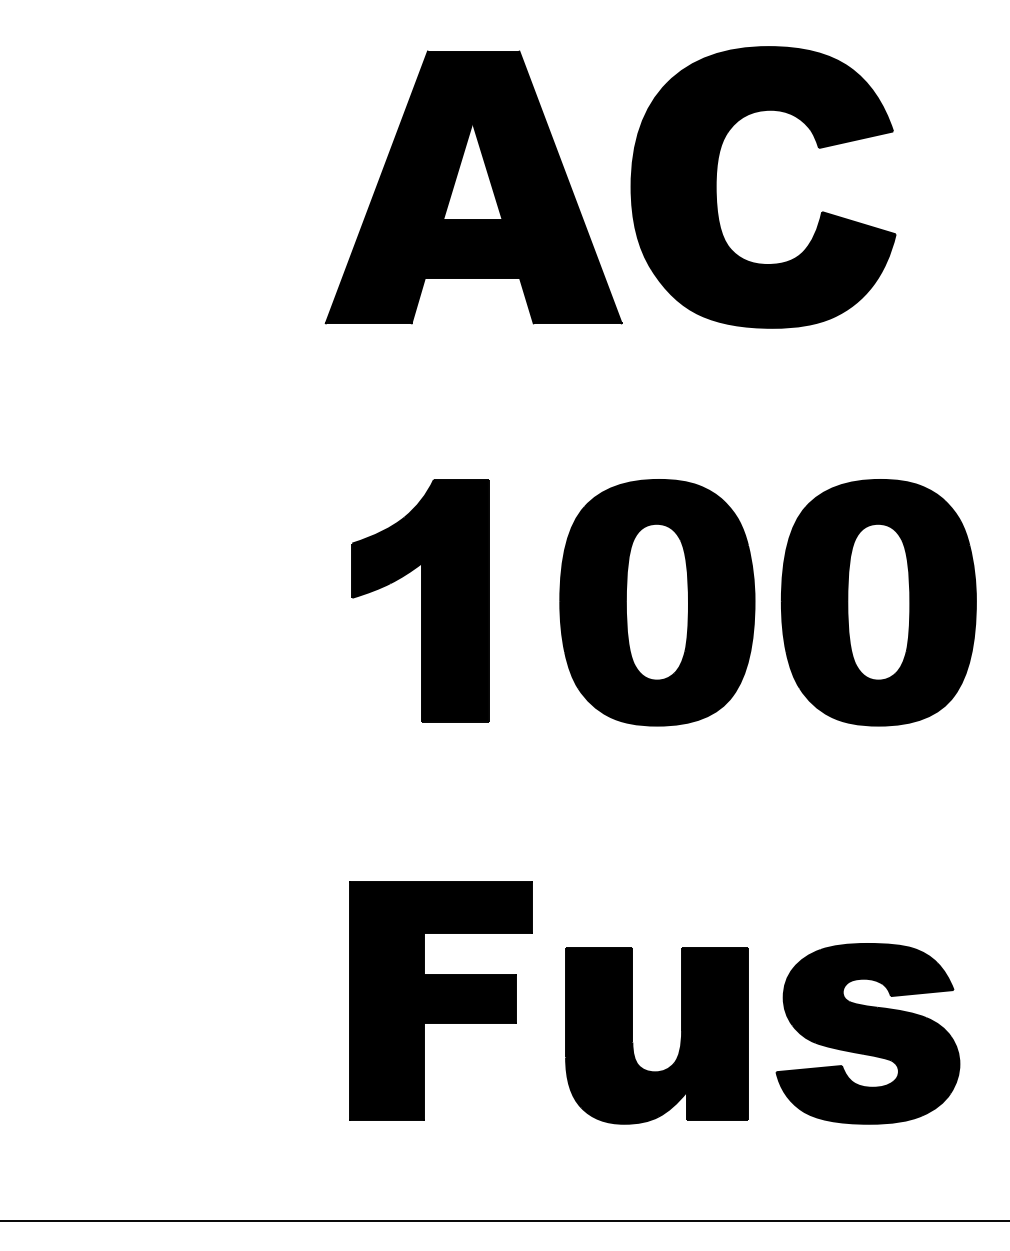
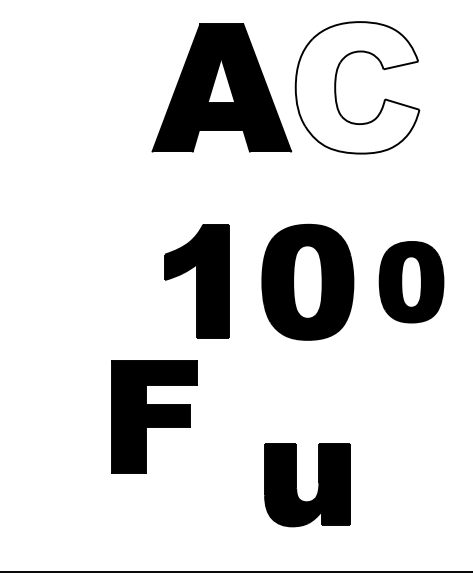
fill: (763, 186) -> (357, 87), removed
part: (878, 600) -> (411, 281), size x0.7
part: (440, 1000) -> (154, 416), moved
part: (868, 1034) -> (406, 484), removed

